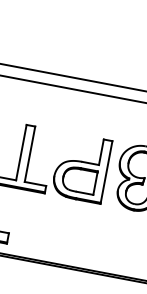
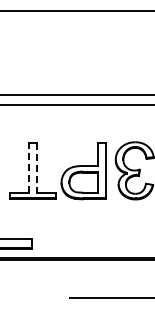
line: (21, 152) -> (29, 167), solid -> dashed
line: (30, 153) -> (37, 167), solid -> dashed

